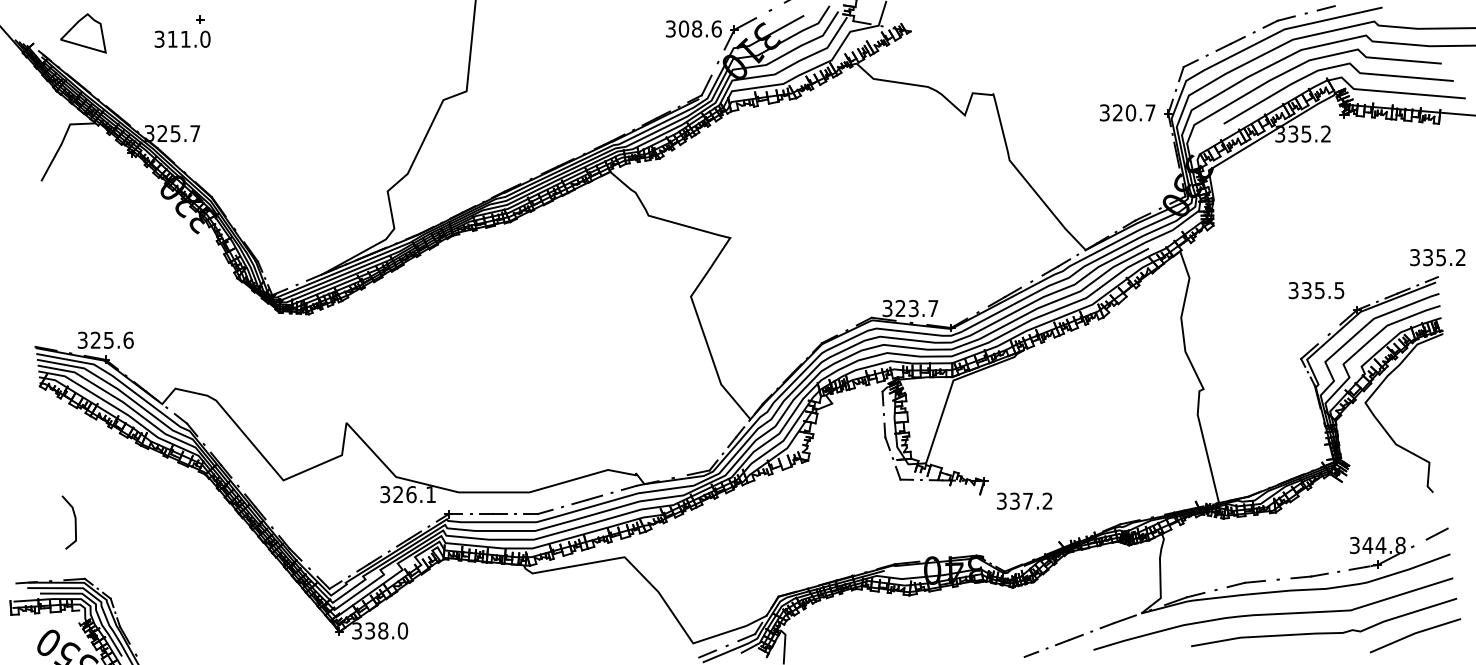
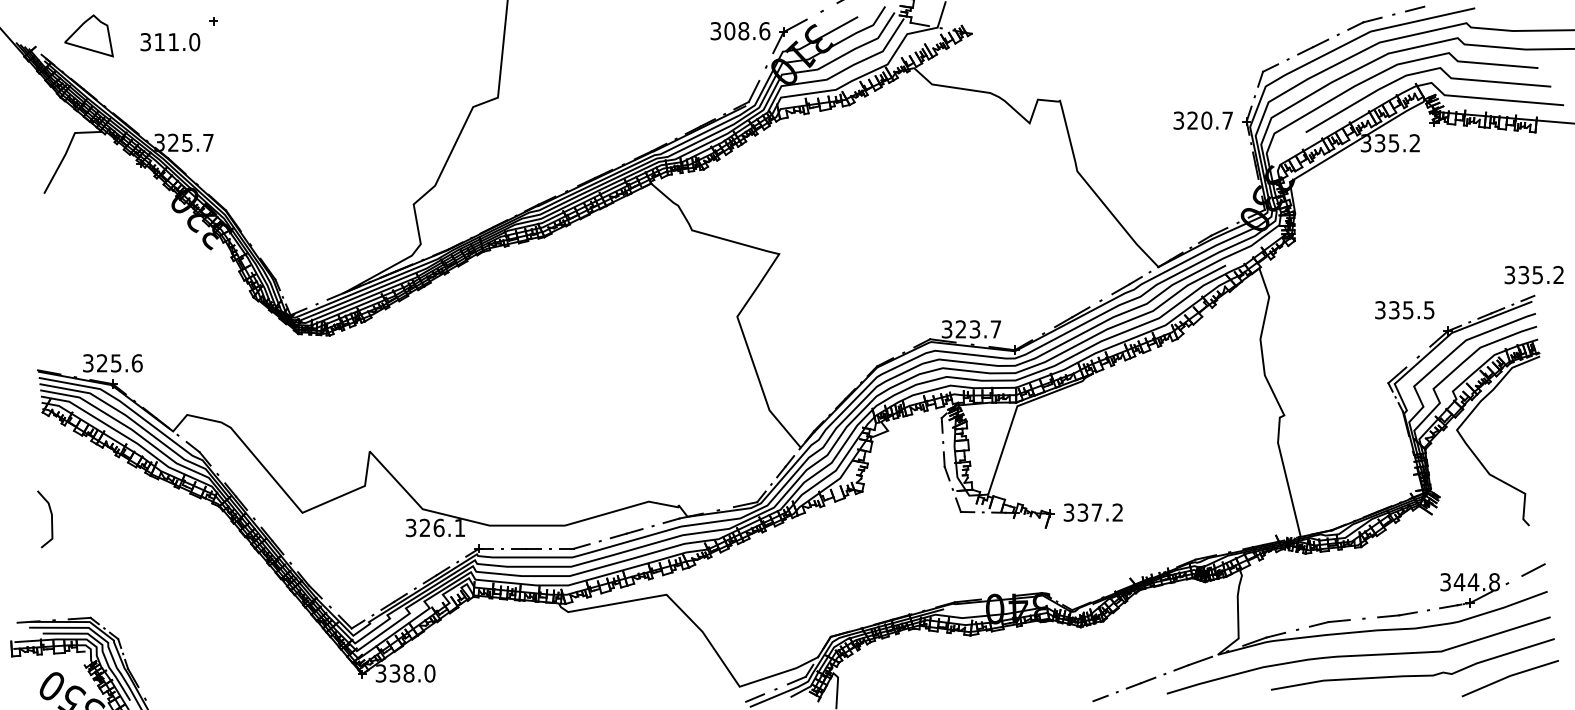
text: (182, 38) -> (170, 41), moved
text: (1024, 500) -> (1093, 511), moved
line: (74, 522) -> (50, 519), moved

